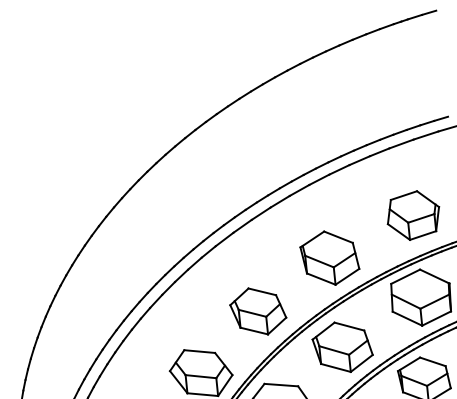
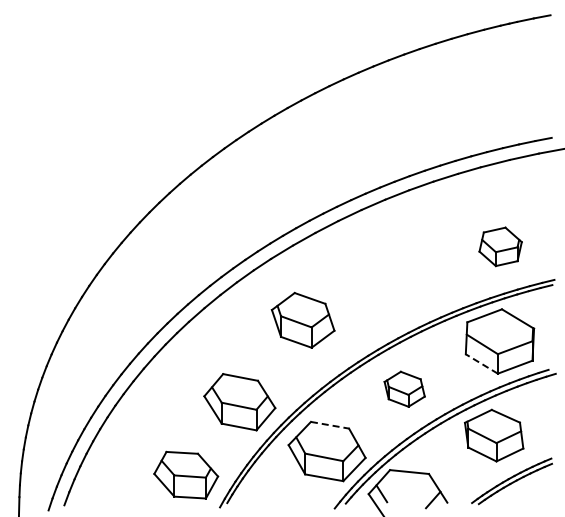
part: (413, 215) -> (500, 246), size x0.7
part: (329, 257) -> (399, 285), removed
part: (257, 310) -> (302, 319), moved
line: (407, 318) -> (481, 363), solid -> dashed
part: (342, 347) -> (404, 389), size x0.6
line: (281, 385) -> (330, 425), solid -> dashed

